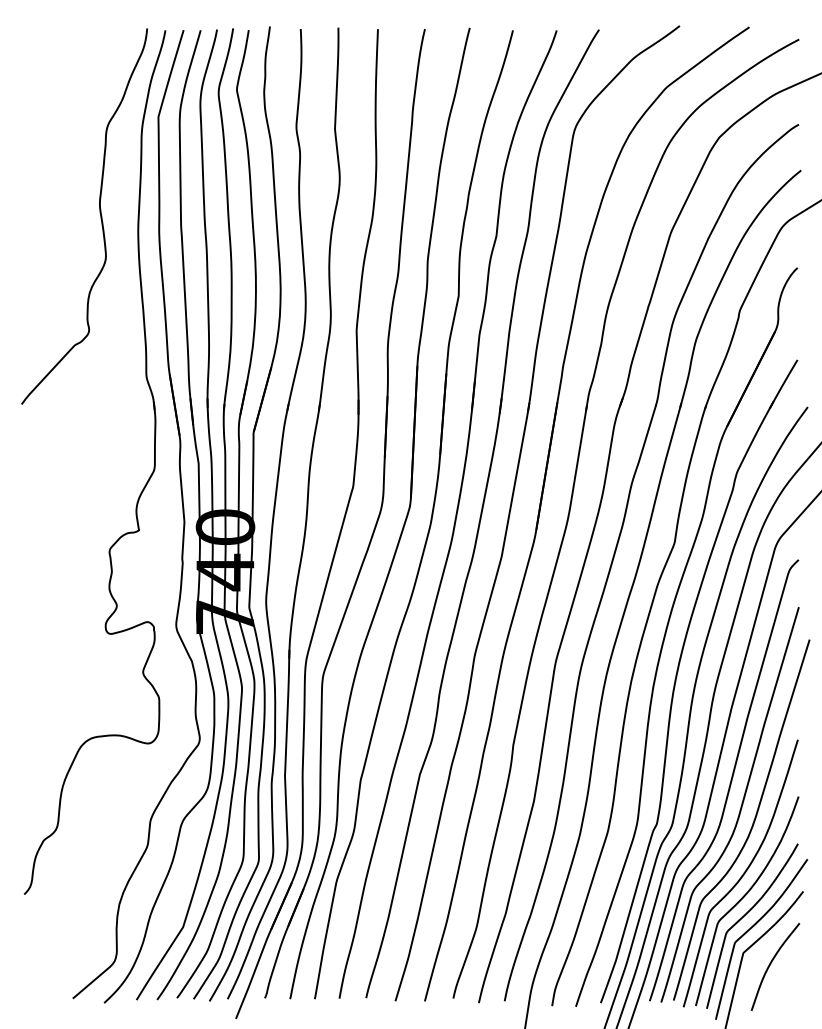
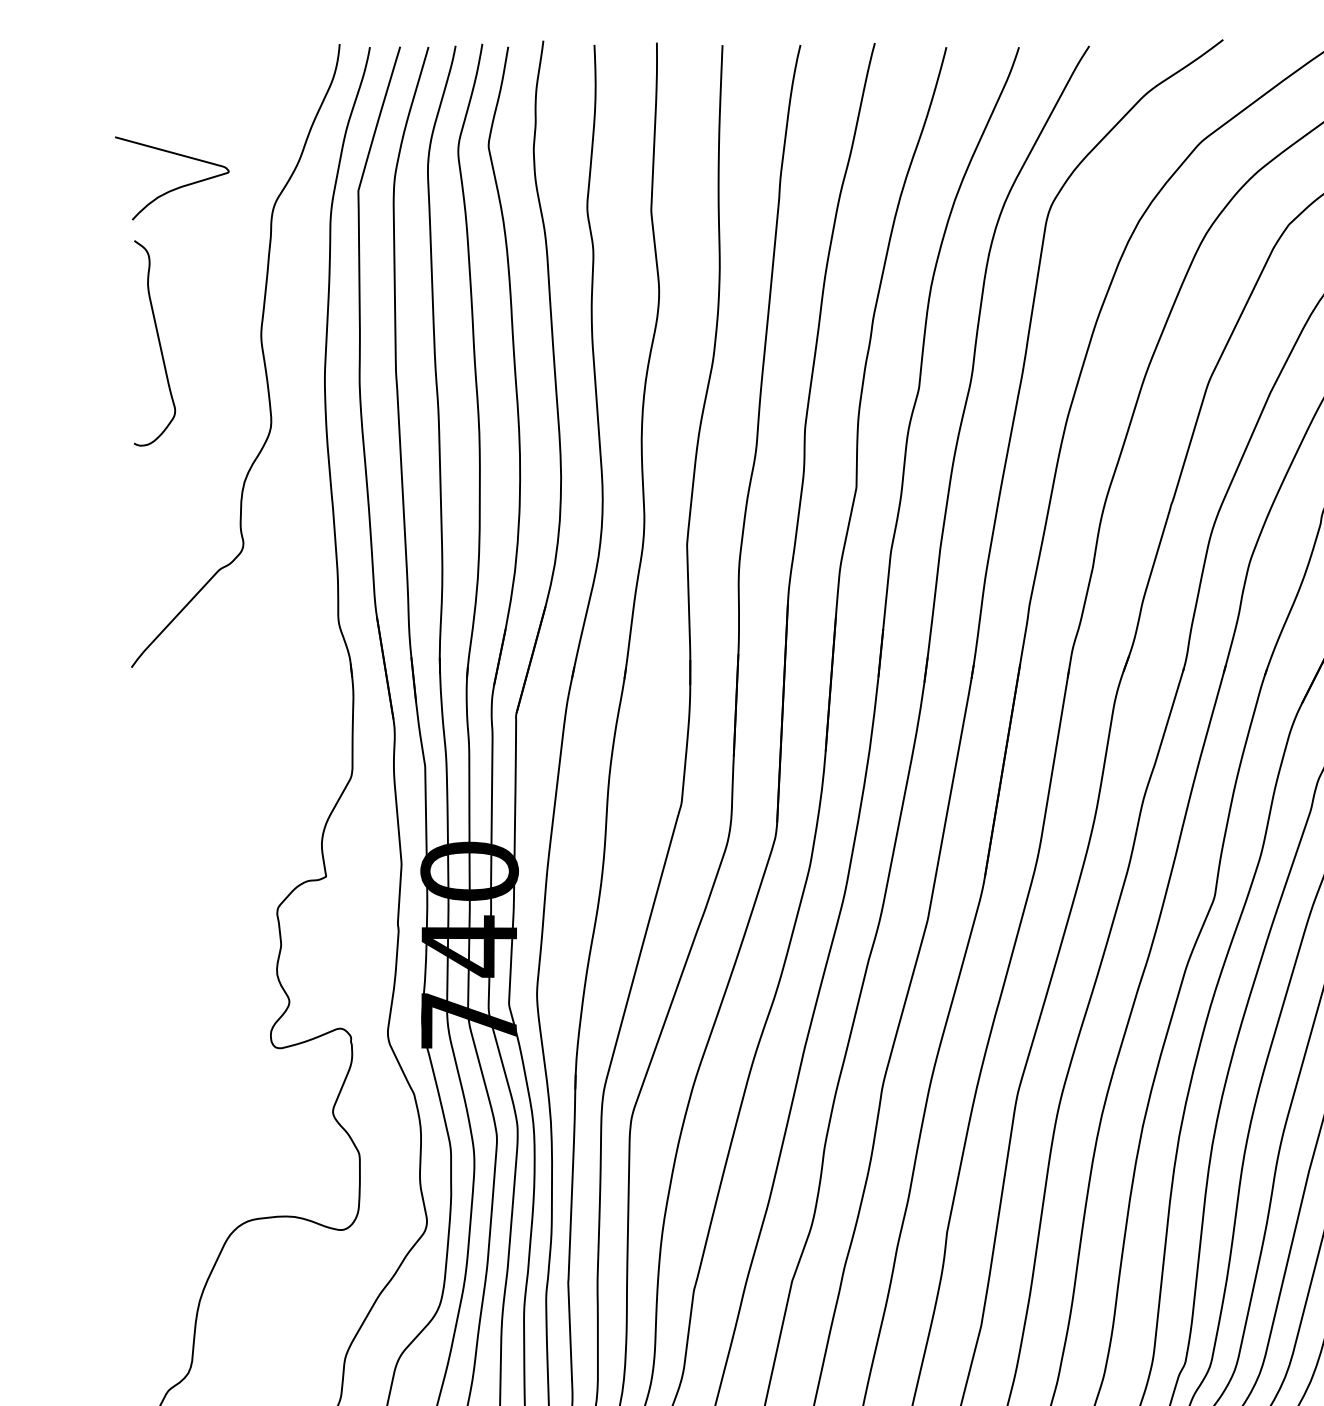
curve: (48, 114) -> (176, 186), added
curve: (37, 208) -> (157, 342), added

